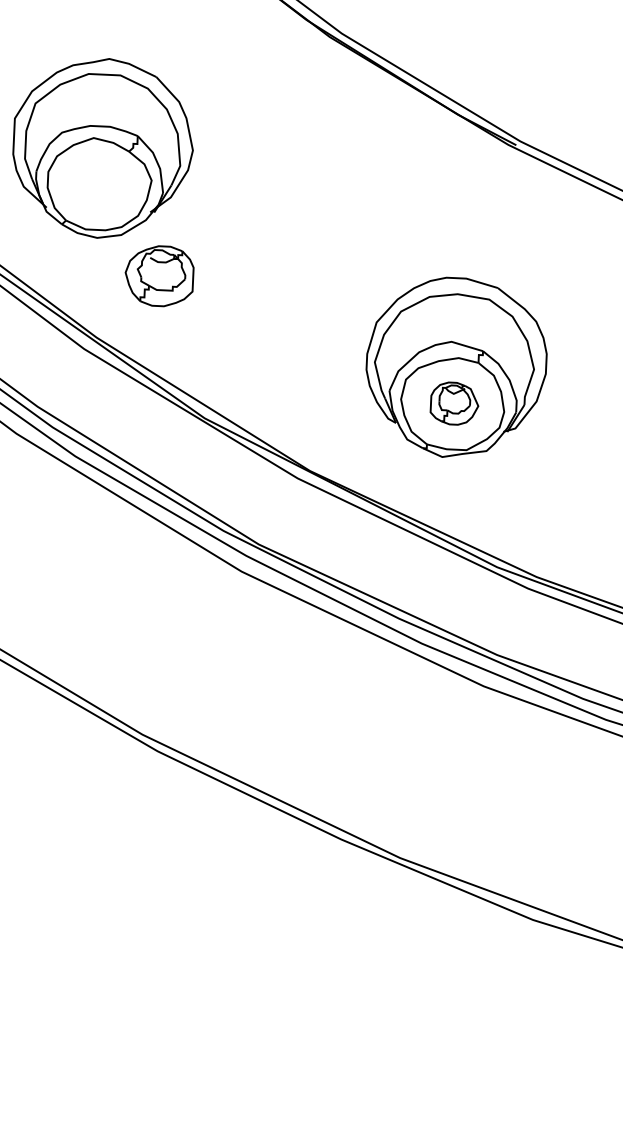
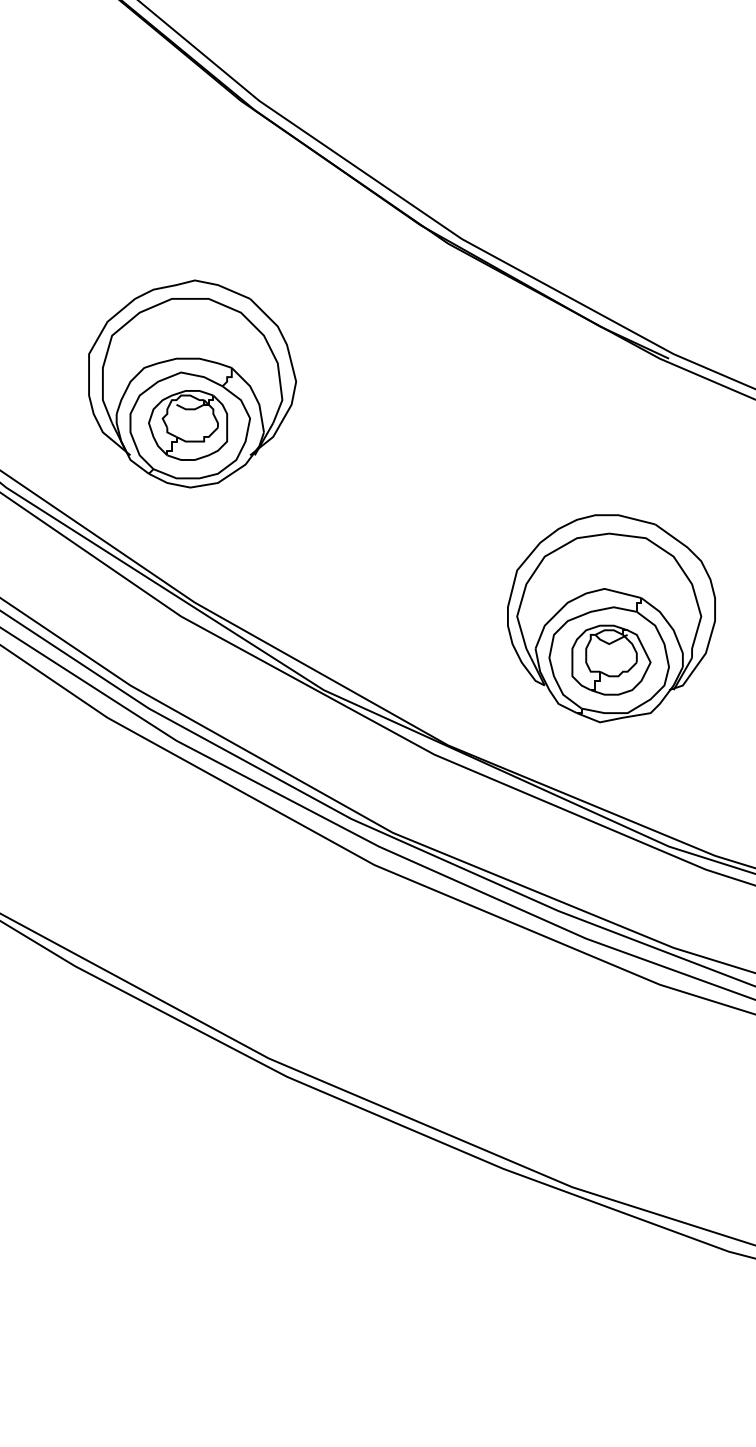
part: (159, 276) -> (188, 425), moved
part: (454, 403) -> (611, 659), size x1.43

